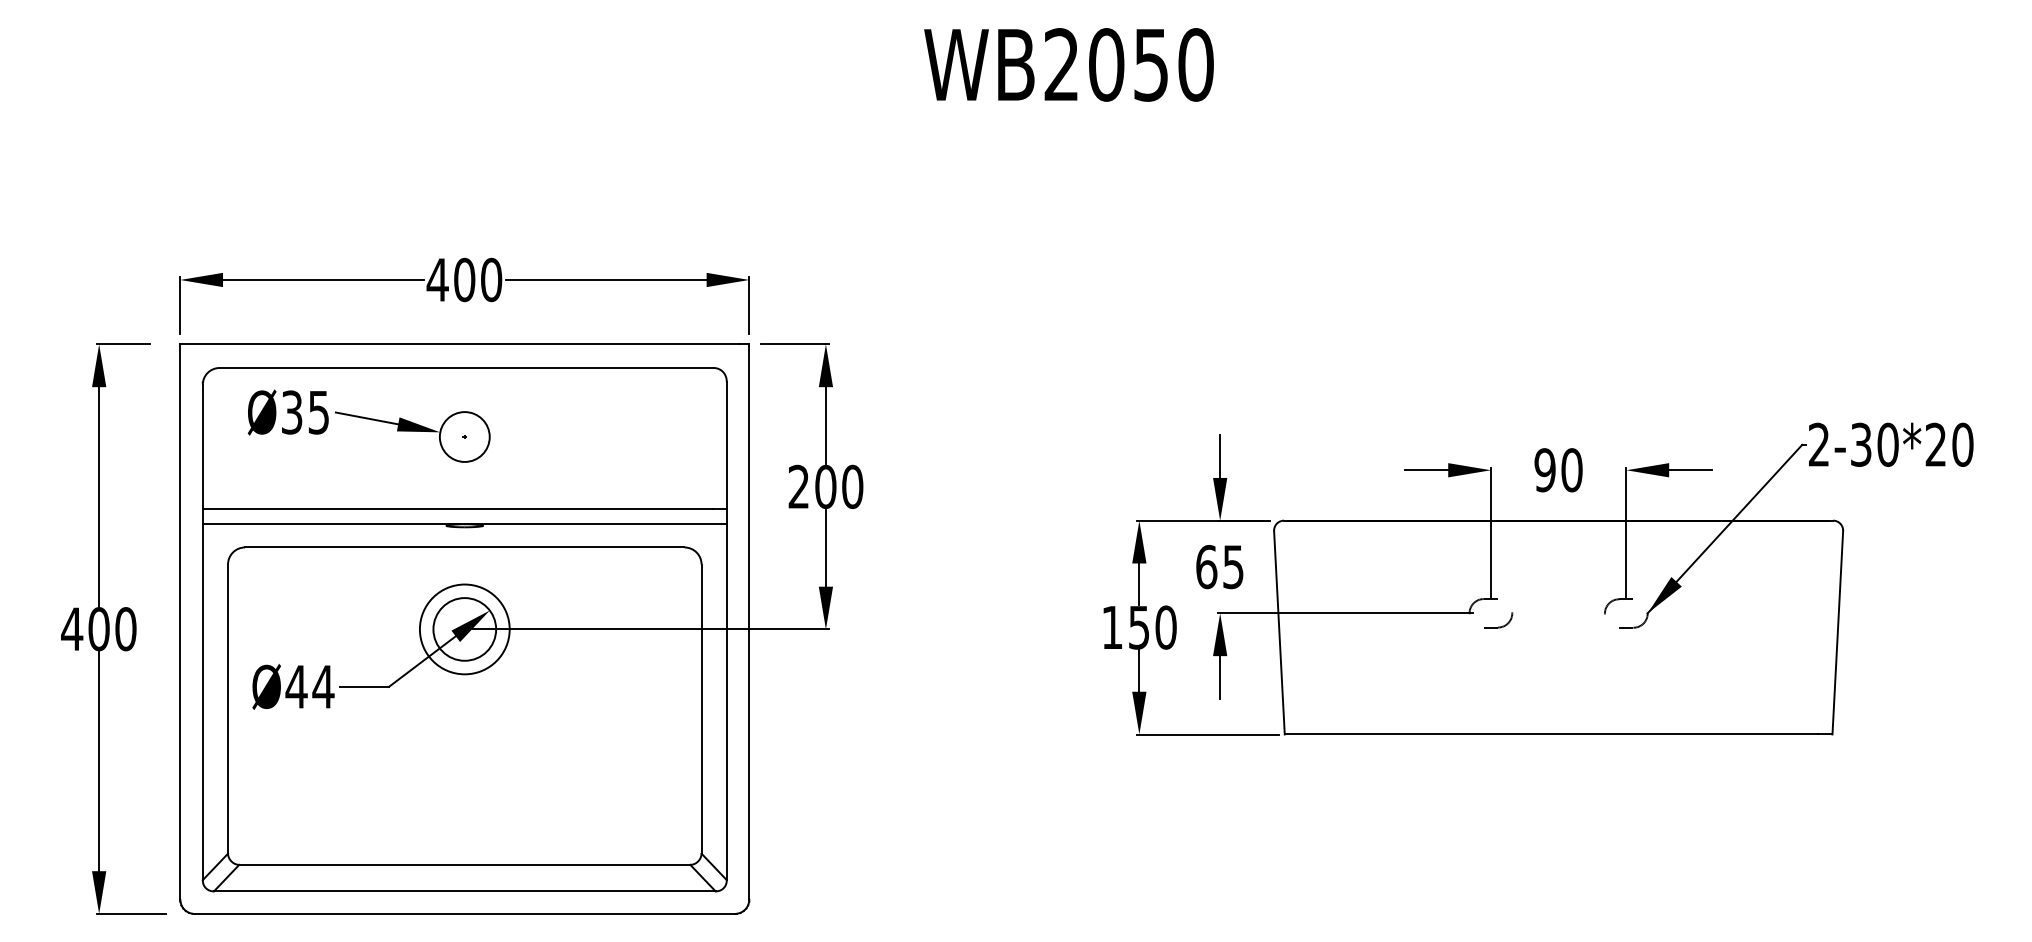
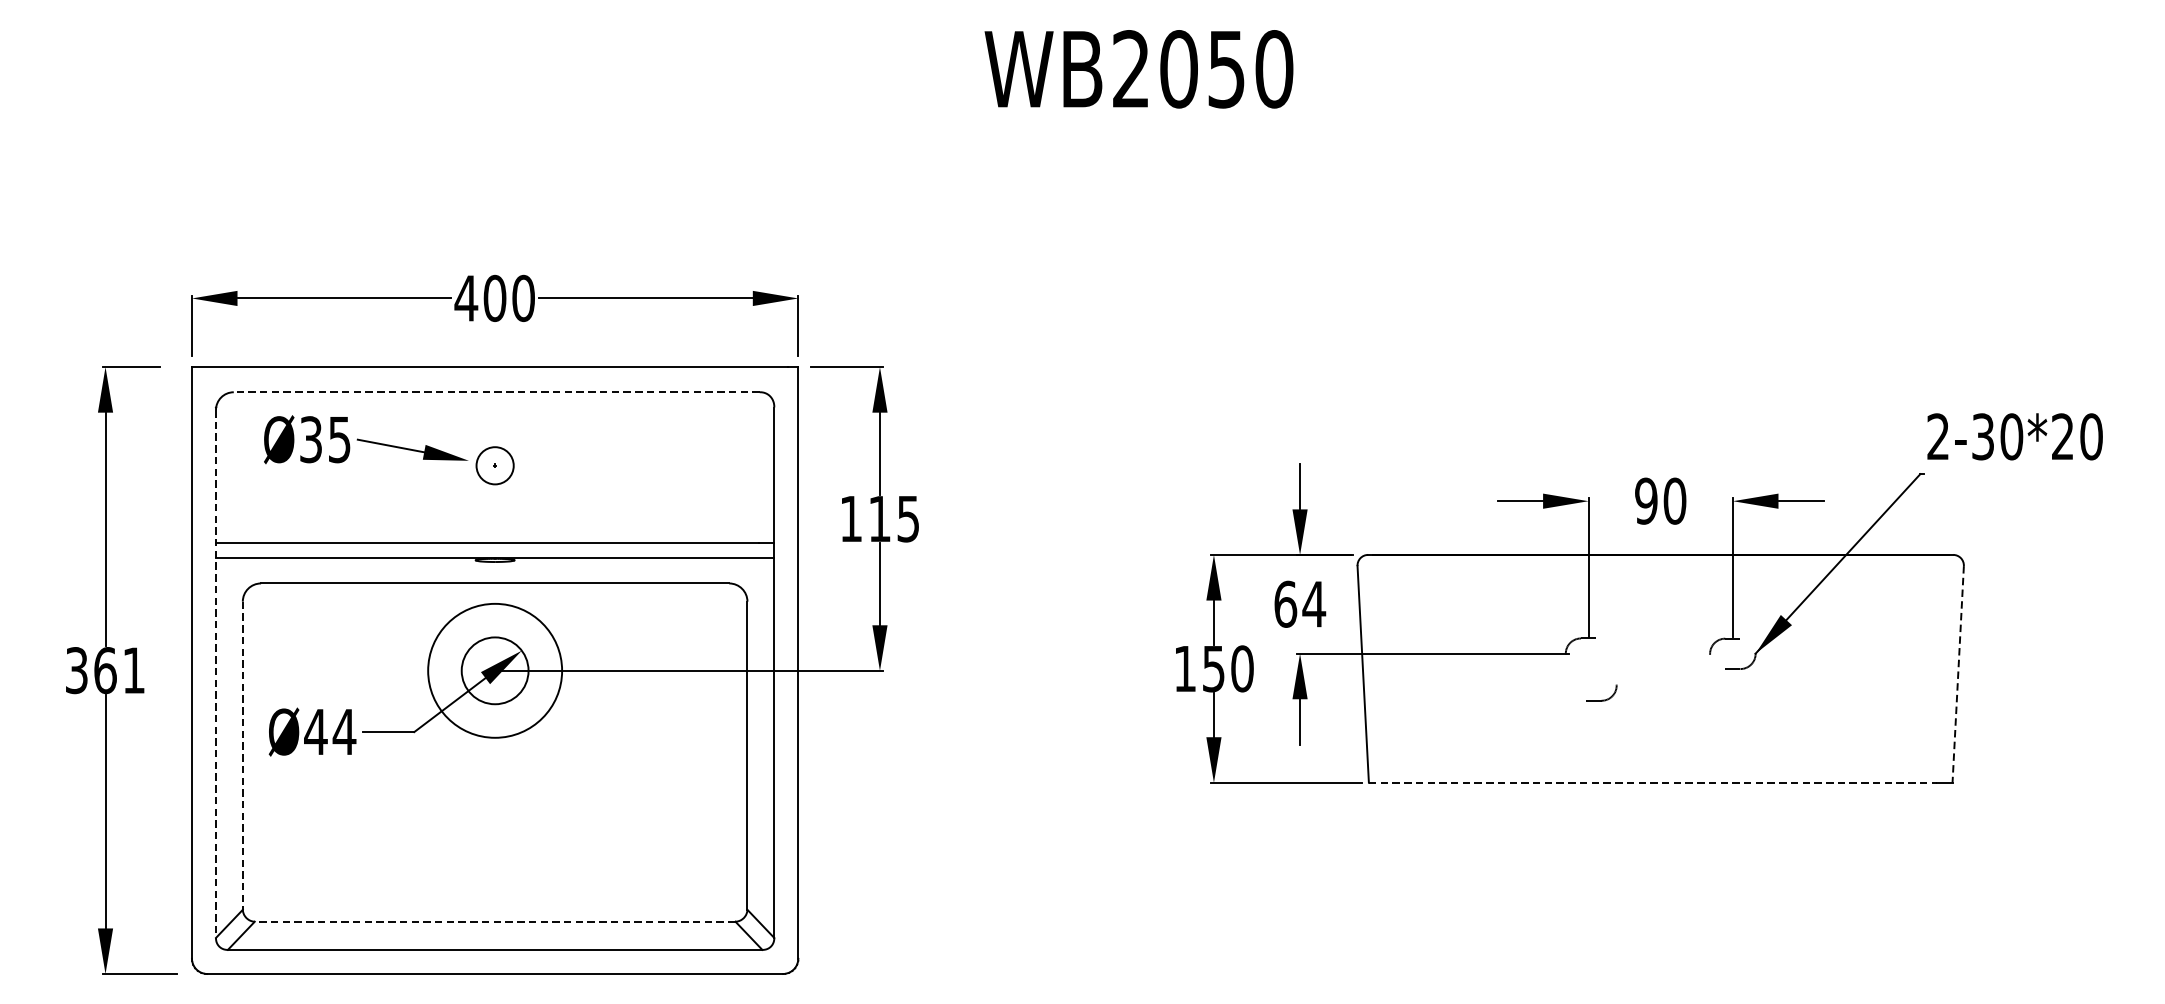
line: (466, 368) -> (496, 392), solid -> dashed
circle: (464, 436) -> (494, 465), size x0.7
text: (1891, 444) -> (2015, 436), moved
text: (825, 486) -> (879, 518), 200 -> 115
text: (1233, 567) -> (1314, 604), 65 -> 64
part: (1498, 620) -> (1601, 693), moved
text: (98, 629) -> (104, 670), 400 -> 361
circle: (464, 629) -> (494, 670), size x1.4
line: (202, 632) -> (215, 674), solid -> dashed
line: (1837, 632) -> (1957, 674), solid -> dashed
line: (228, 709) -> (243, 756), solid -> dashed
line: (1551, 734) -> (1653, 782), solid -> dashed
line: (464, 864) -> (494, 921), solid -> dashed

